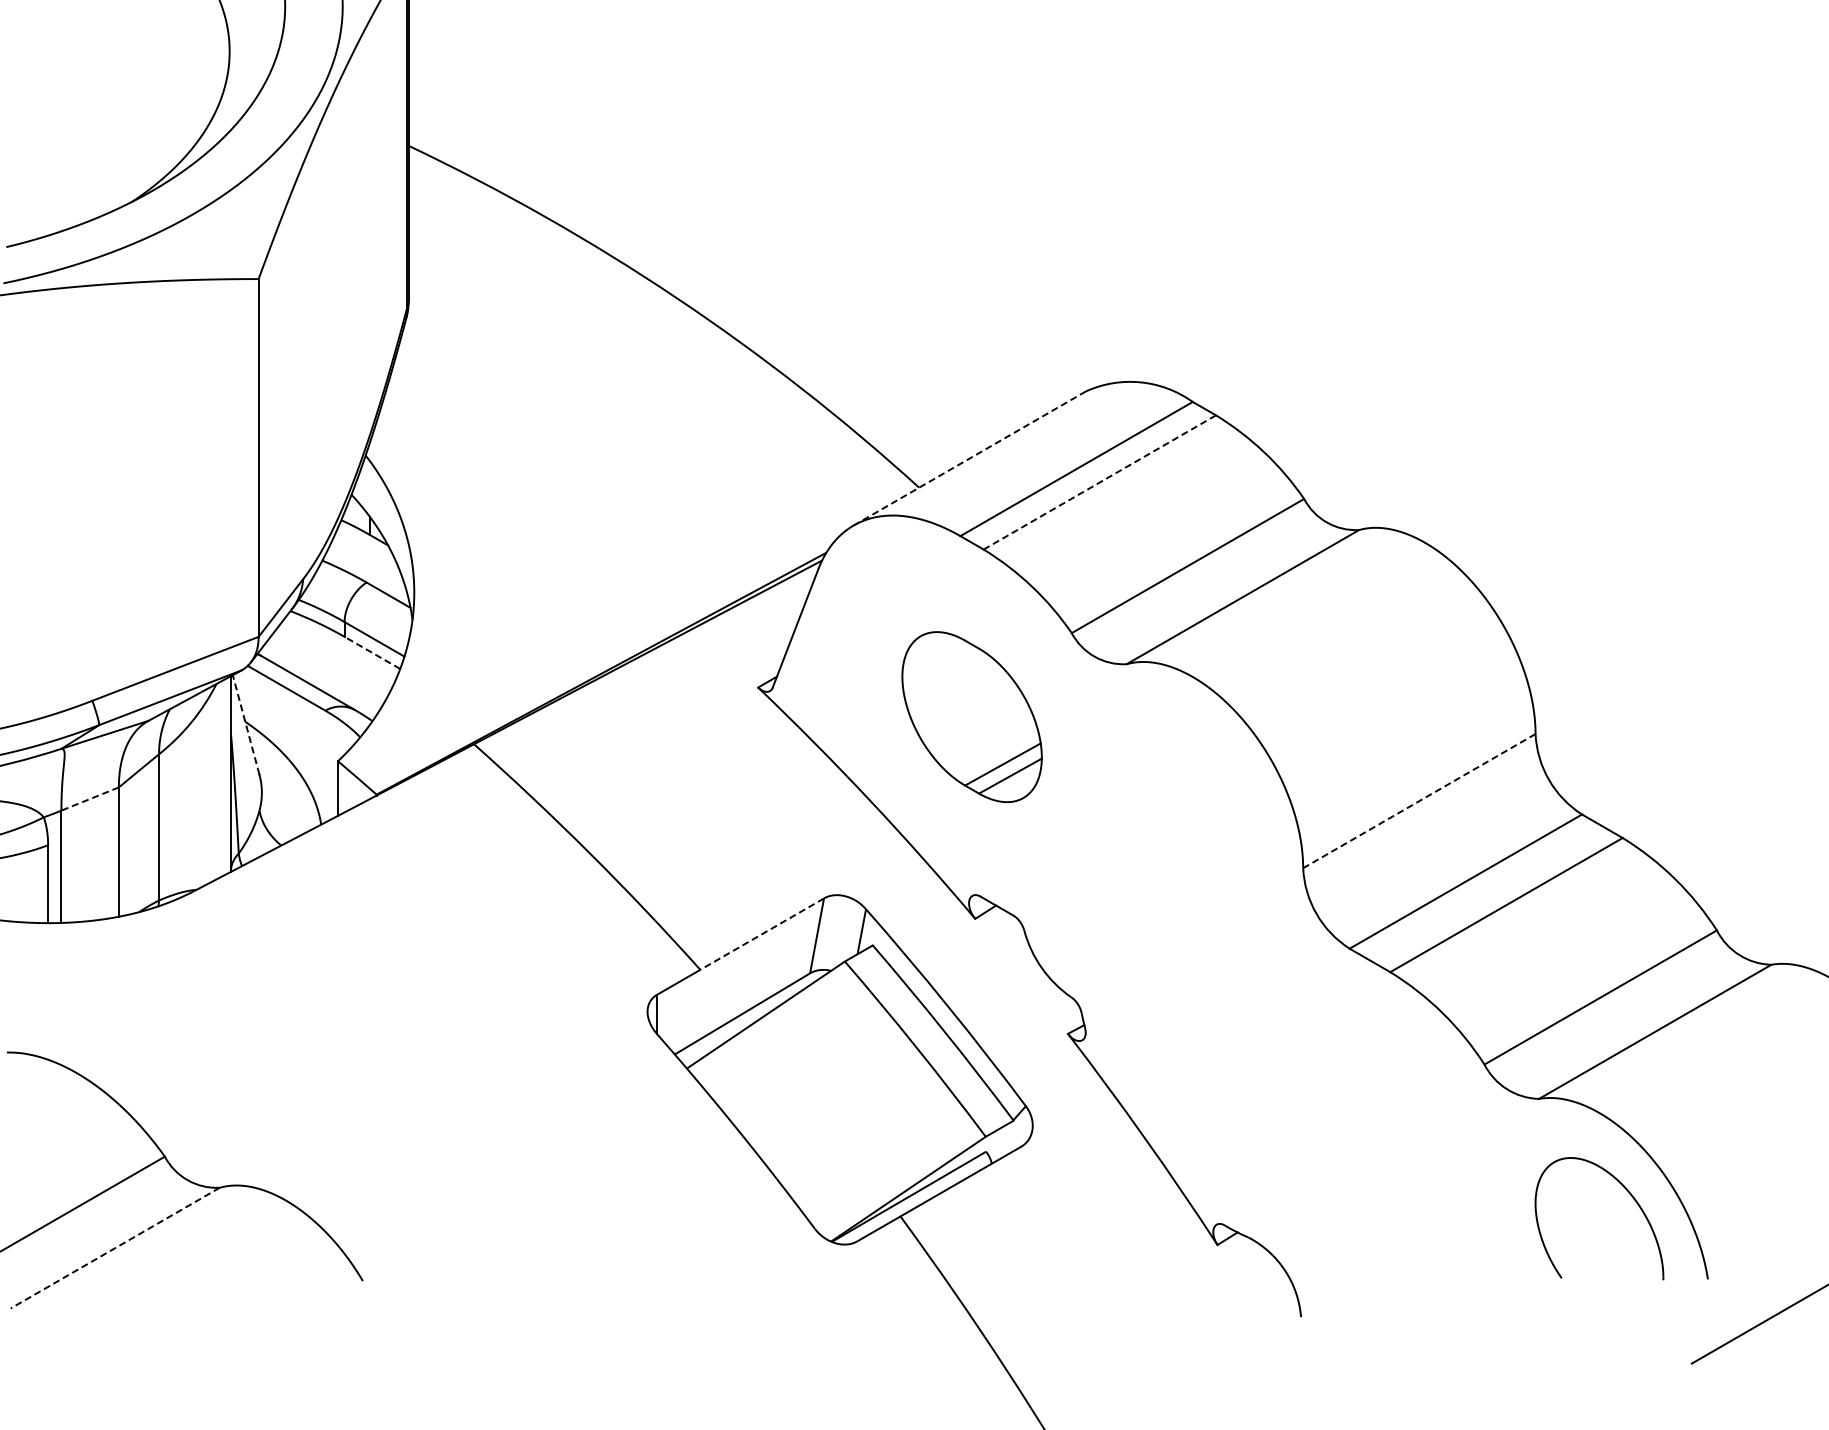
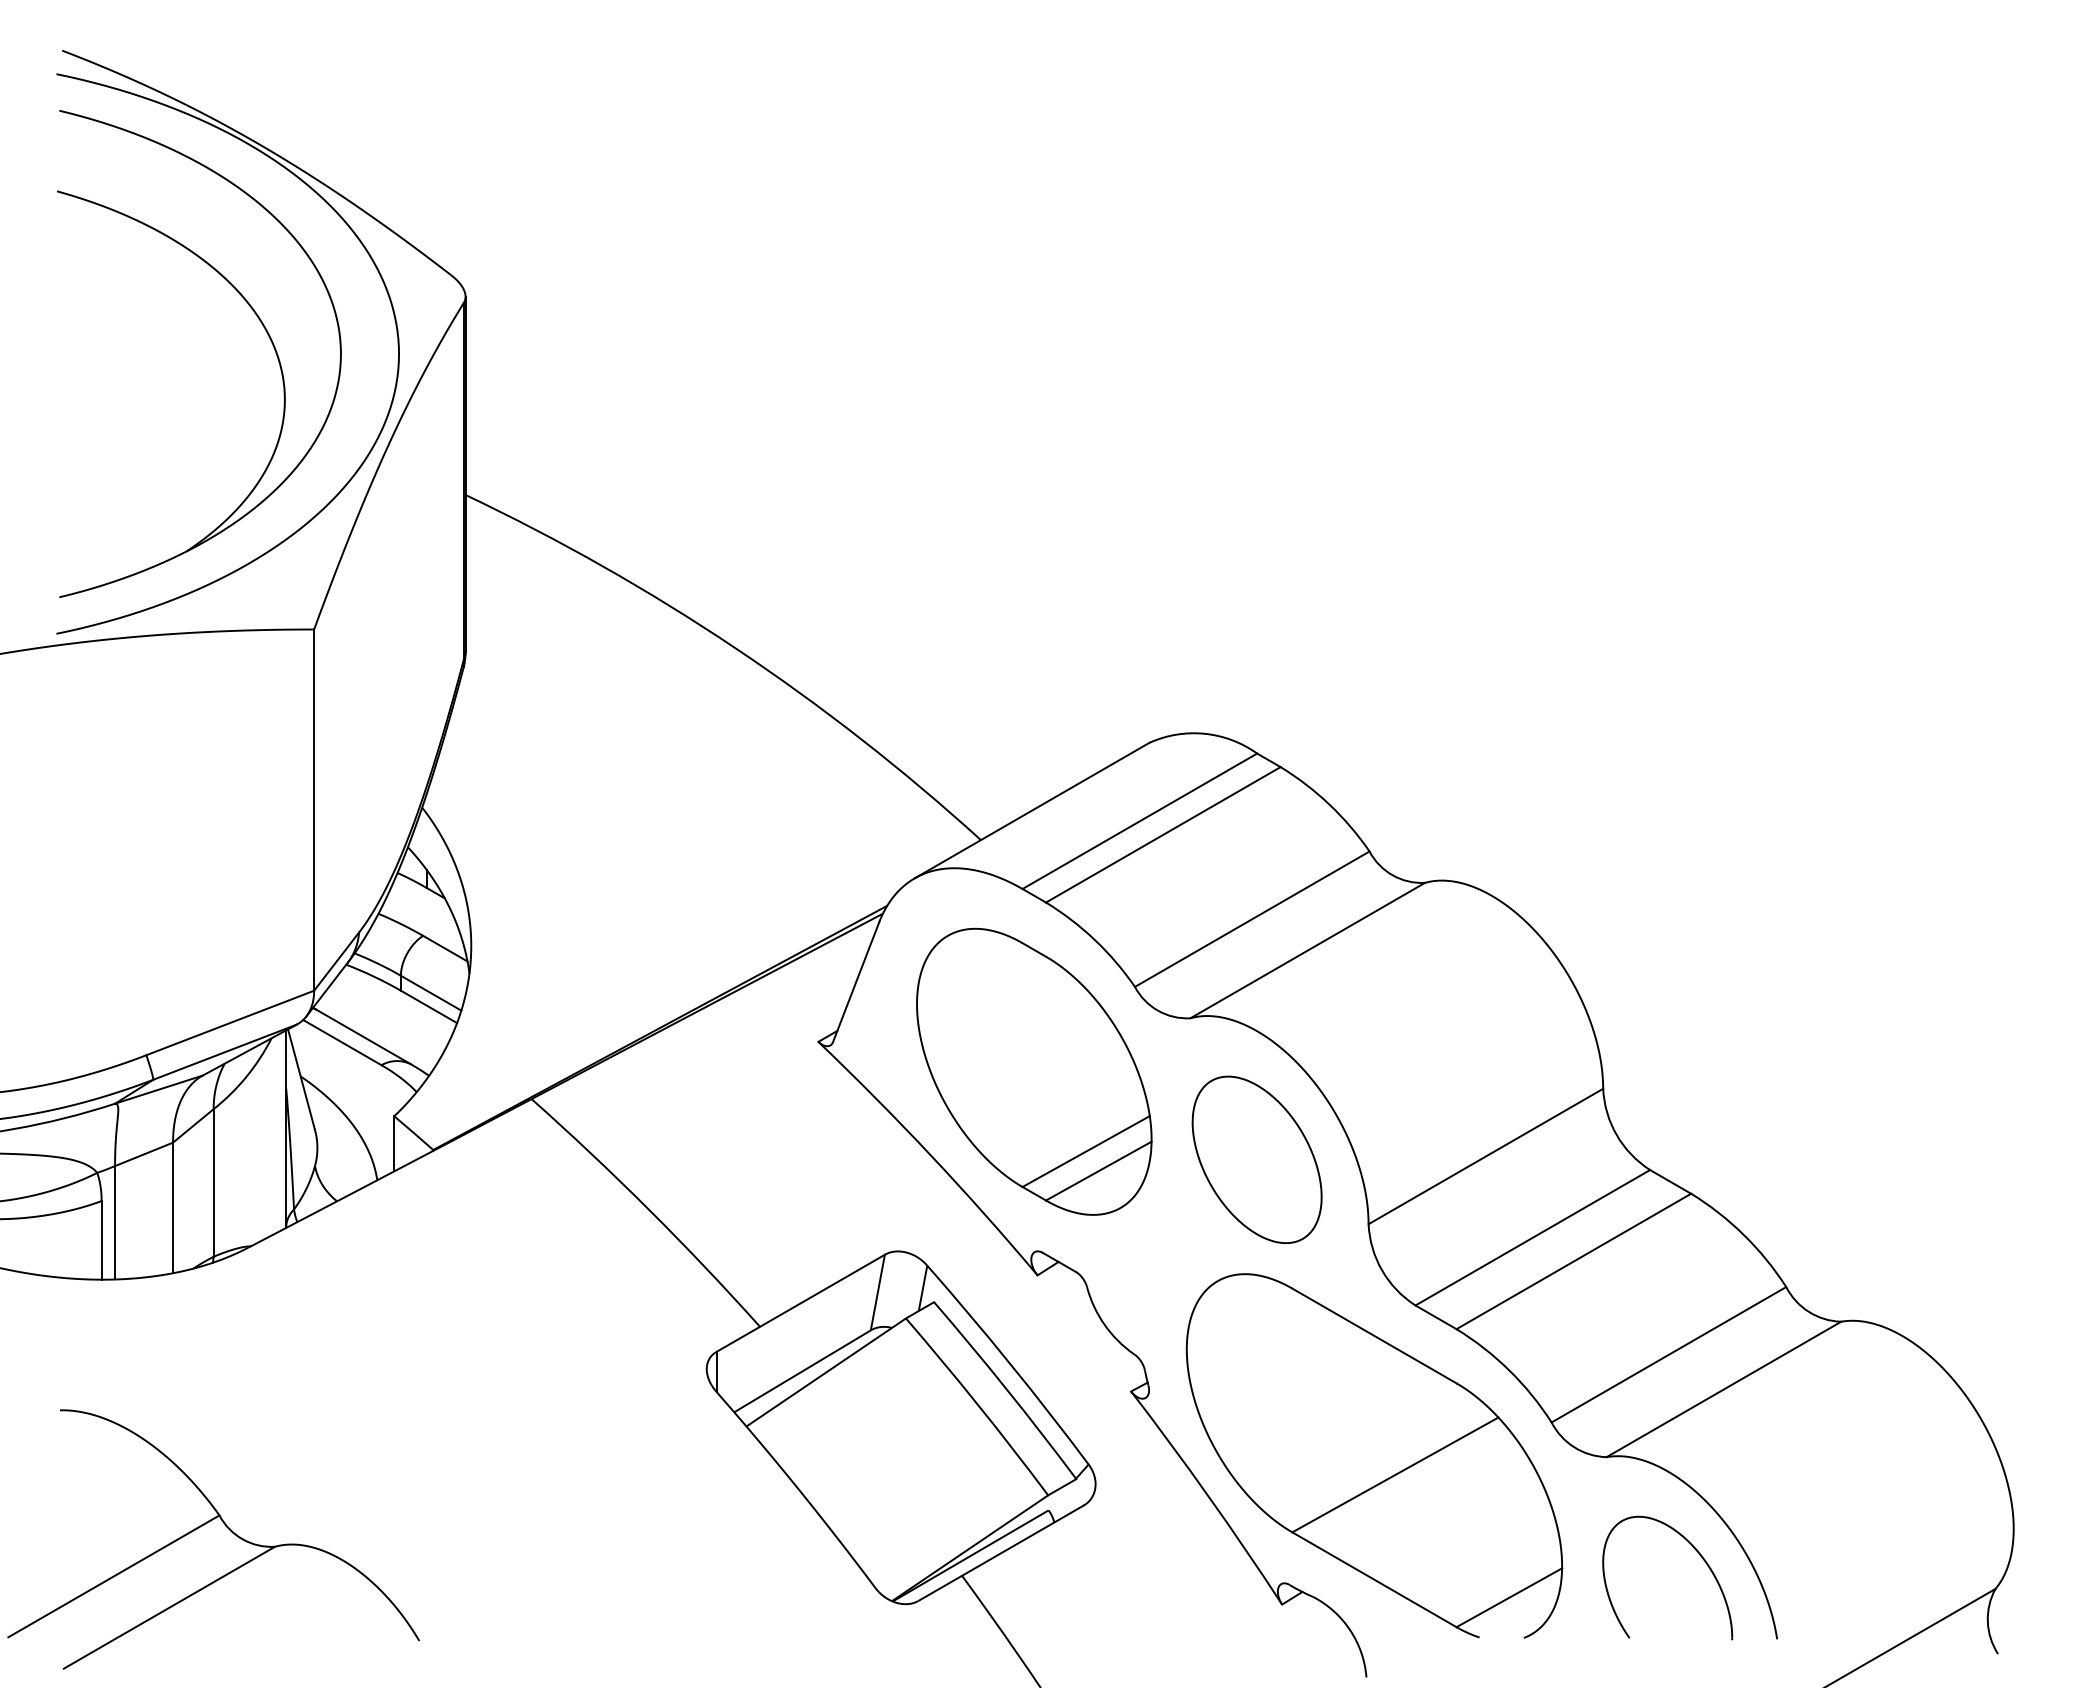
line: (969, 458) -> (1031, 810), dashed -> solid
line: (1099, 483) -> (1162, 835), dashed -> solid
line: (371, 652) -> (428, 1006), dashed -> solid
part: (972, 716) -> (1034, 1071), size x1.67
line: (246, 724) -> (301, 1079), dashed -> solid
line: (89, 799) -> (143, 1154), dashed -> solid
line: (1418, 801) -> (1485, 1156), dashed -> solid
part: (1192, 804) -> (1256, 1159), added
line: (762, 934) -> (822, 1291), dashed -> solid
part: (1309, 1097) -> (1374, 1455), added
line: (115, 1247) -> (169, 1607), dashed -> solid

